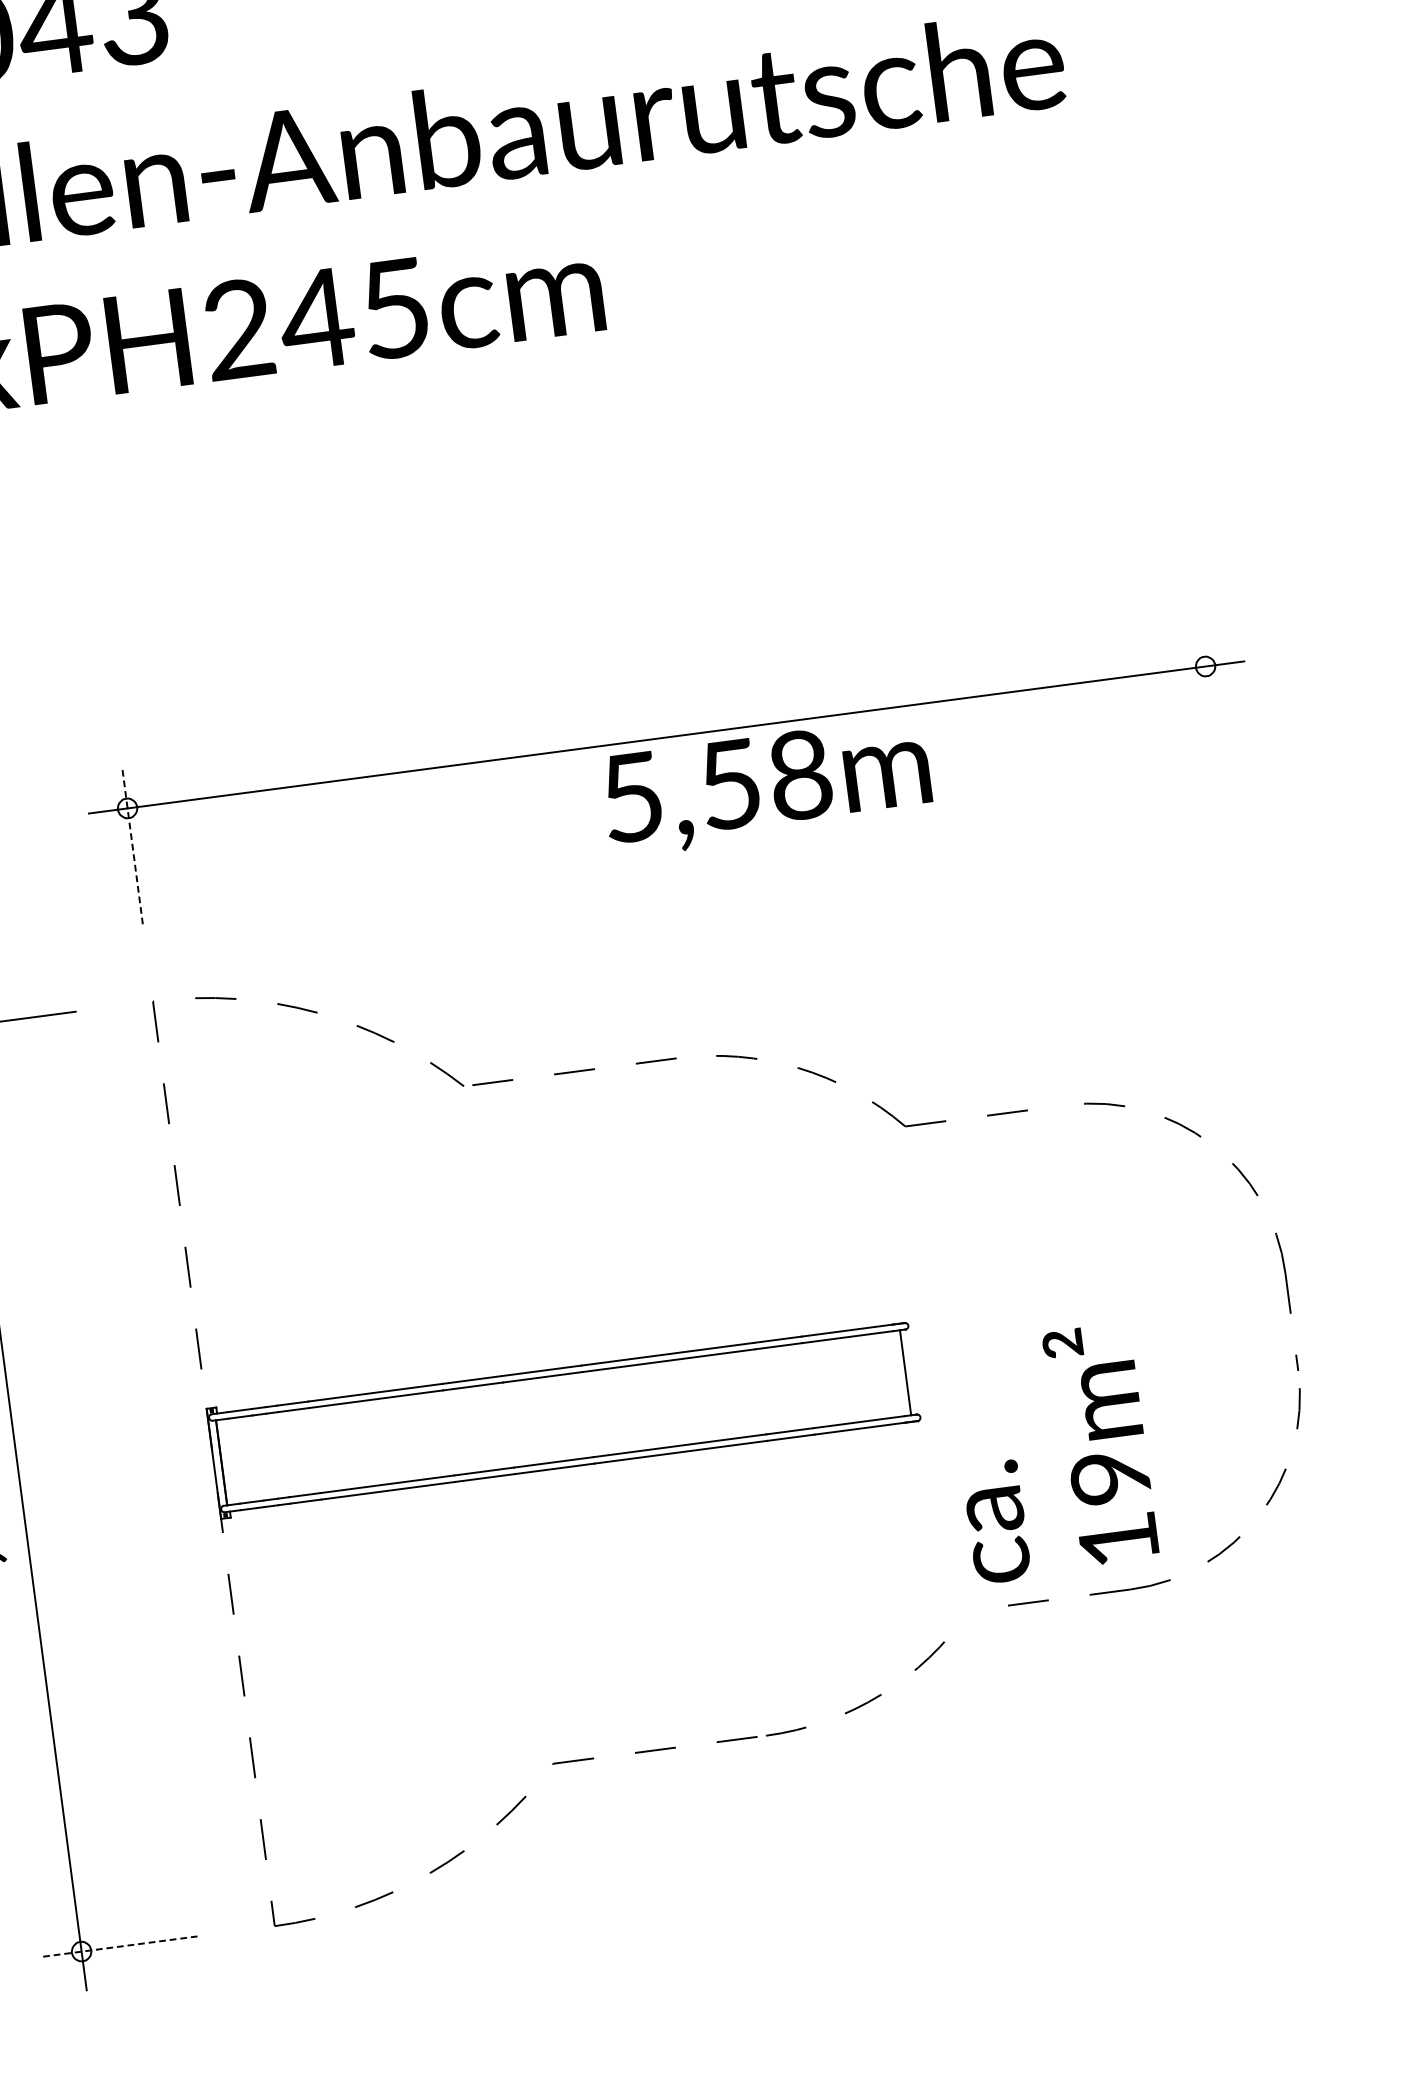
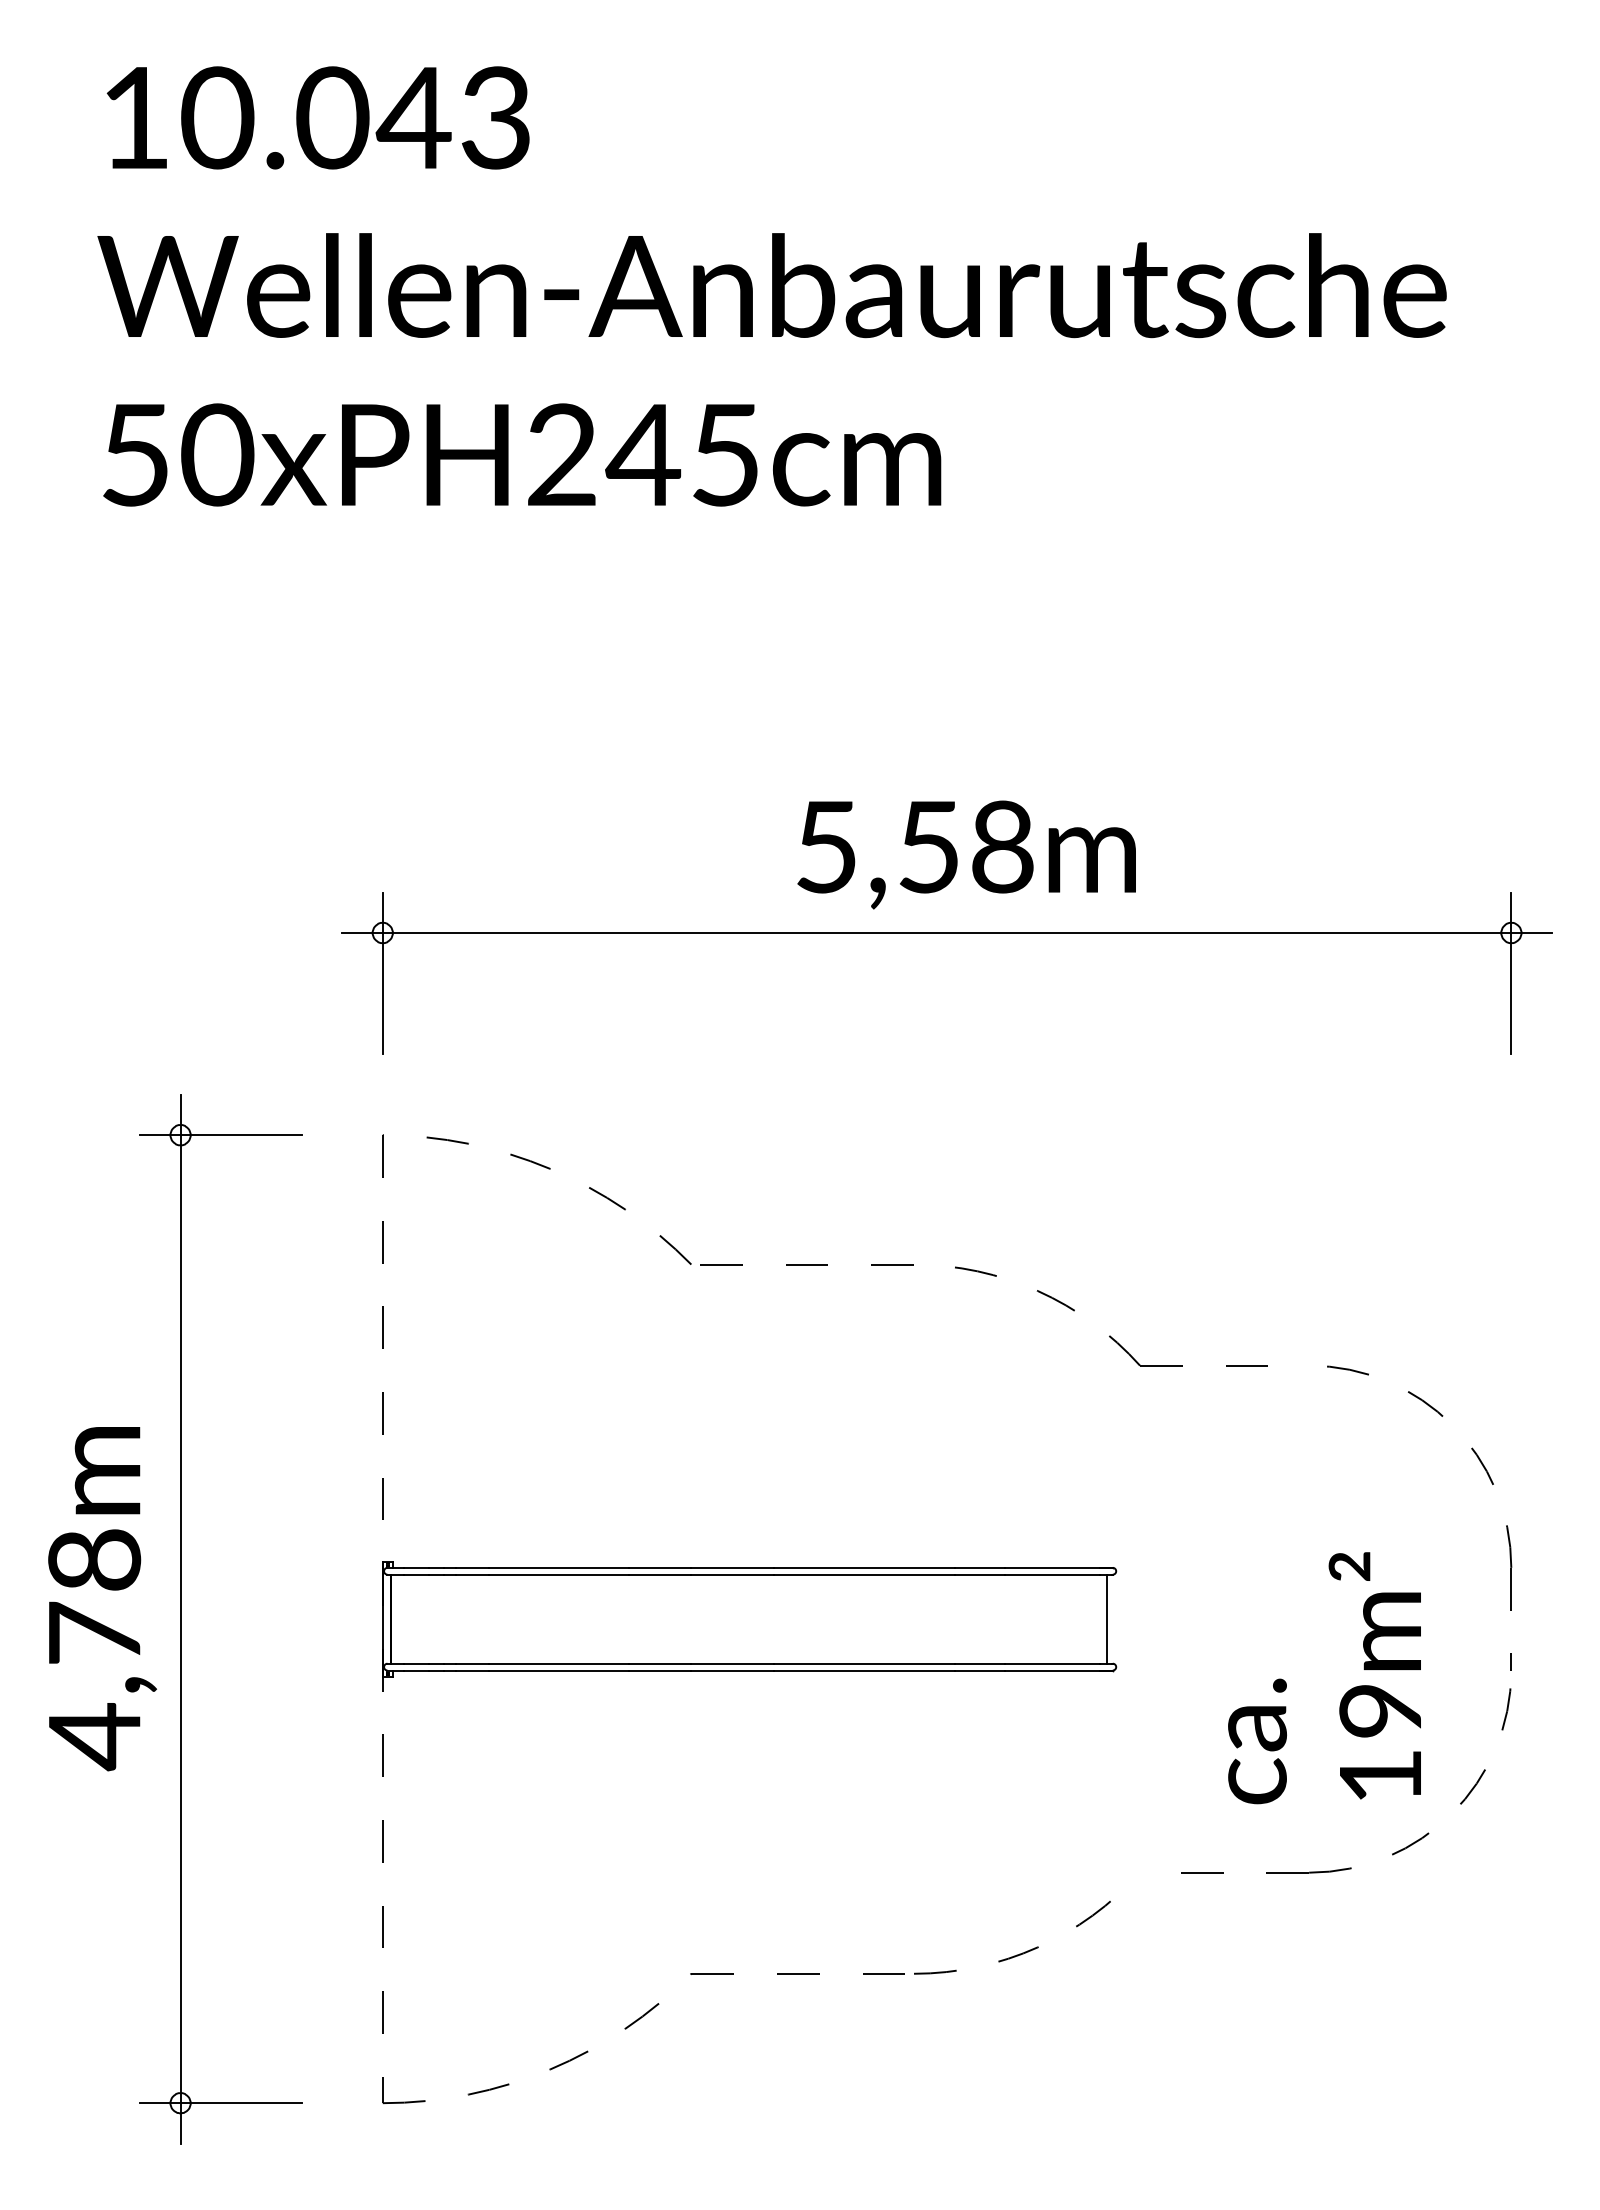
line: (1210, 705) -> (1511, 973), added
text: (766, 786) -> (966, 854), moved
line: (132, 847) -> (382, 973), dashed -> solid
text: (1052, 1453) -> (1324, 1678), moved
line: (120, 1946) -> (221, 2103), dashed -> solid

